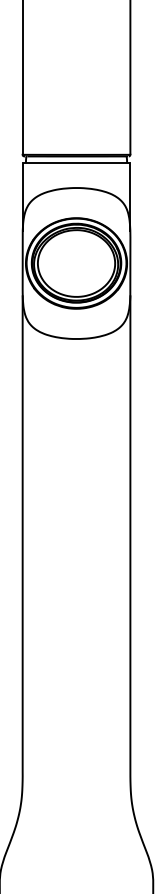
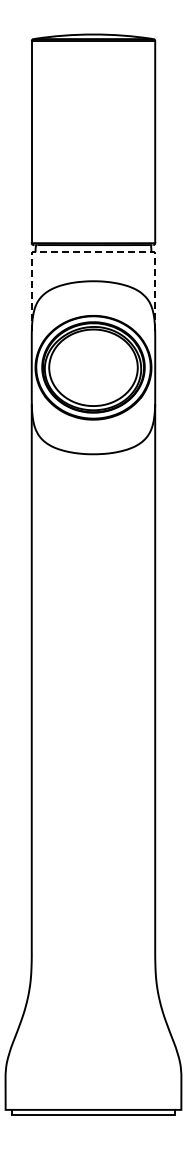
line: (76, 162) -> (93, 252), solid -> dashed

